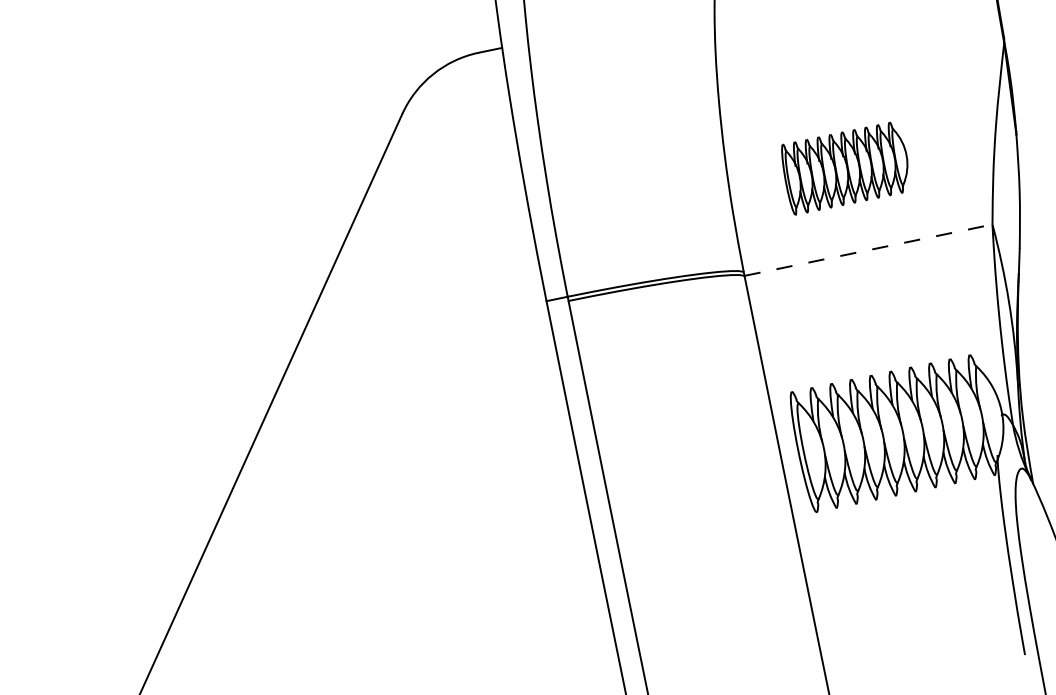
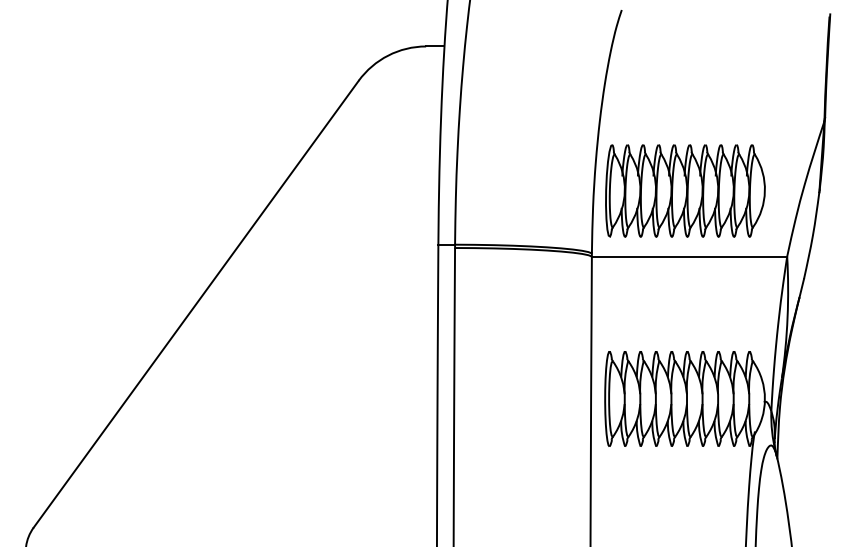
part: (846, 167) -> (685, 190), size x1.67
line: (868, 250) -> (689, 256), dashed -> solid

